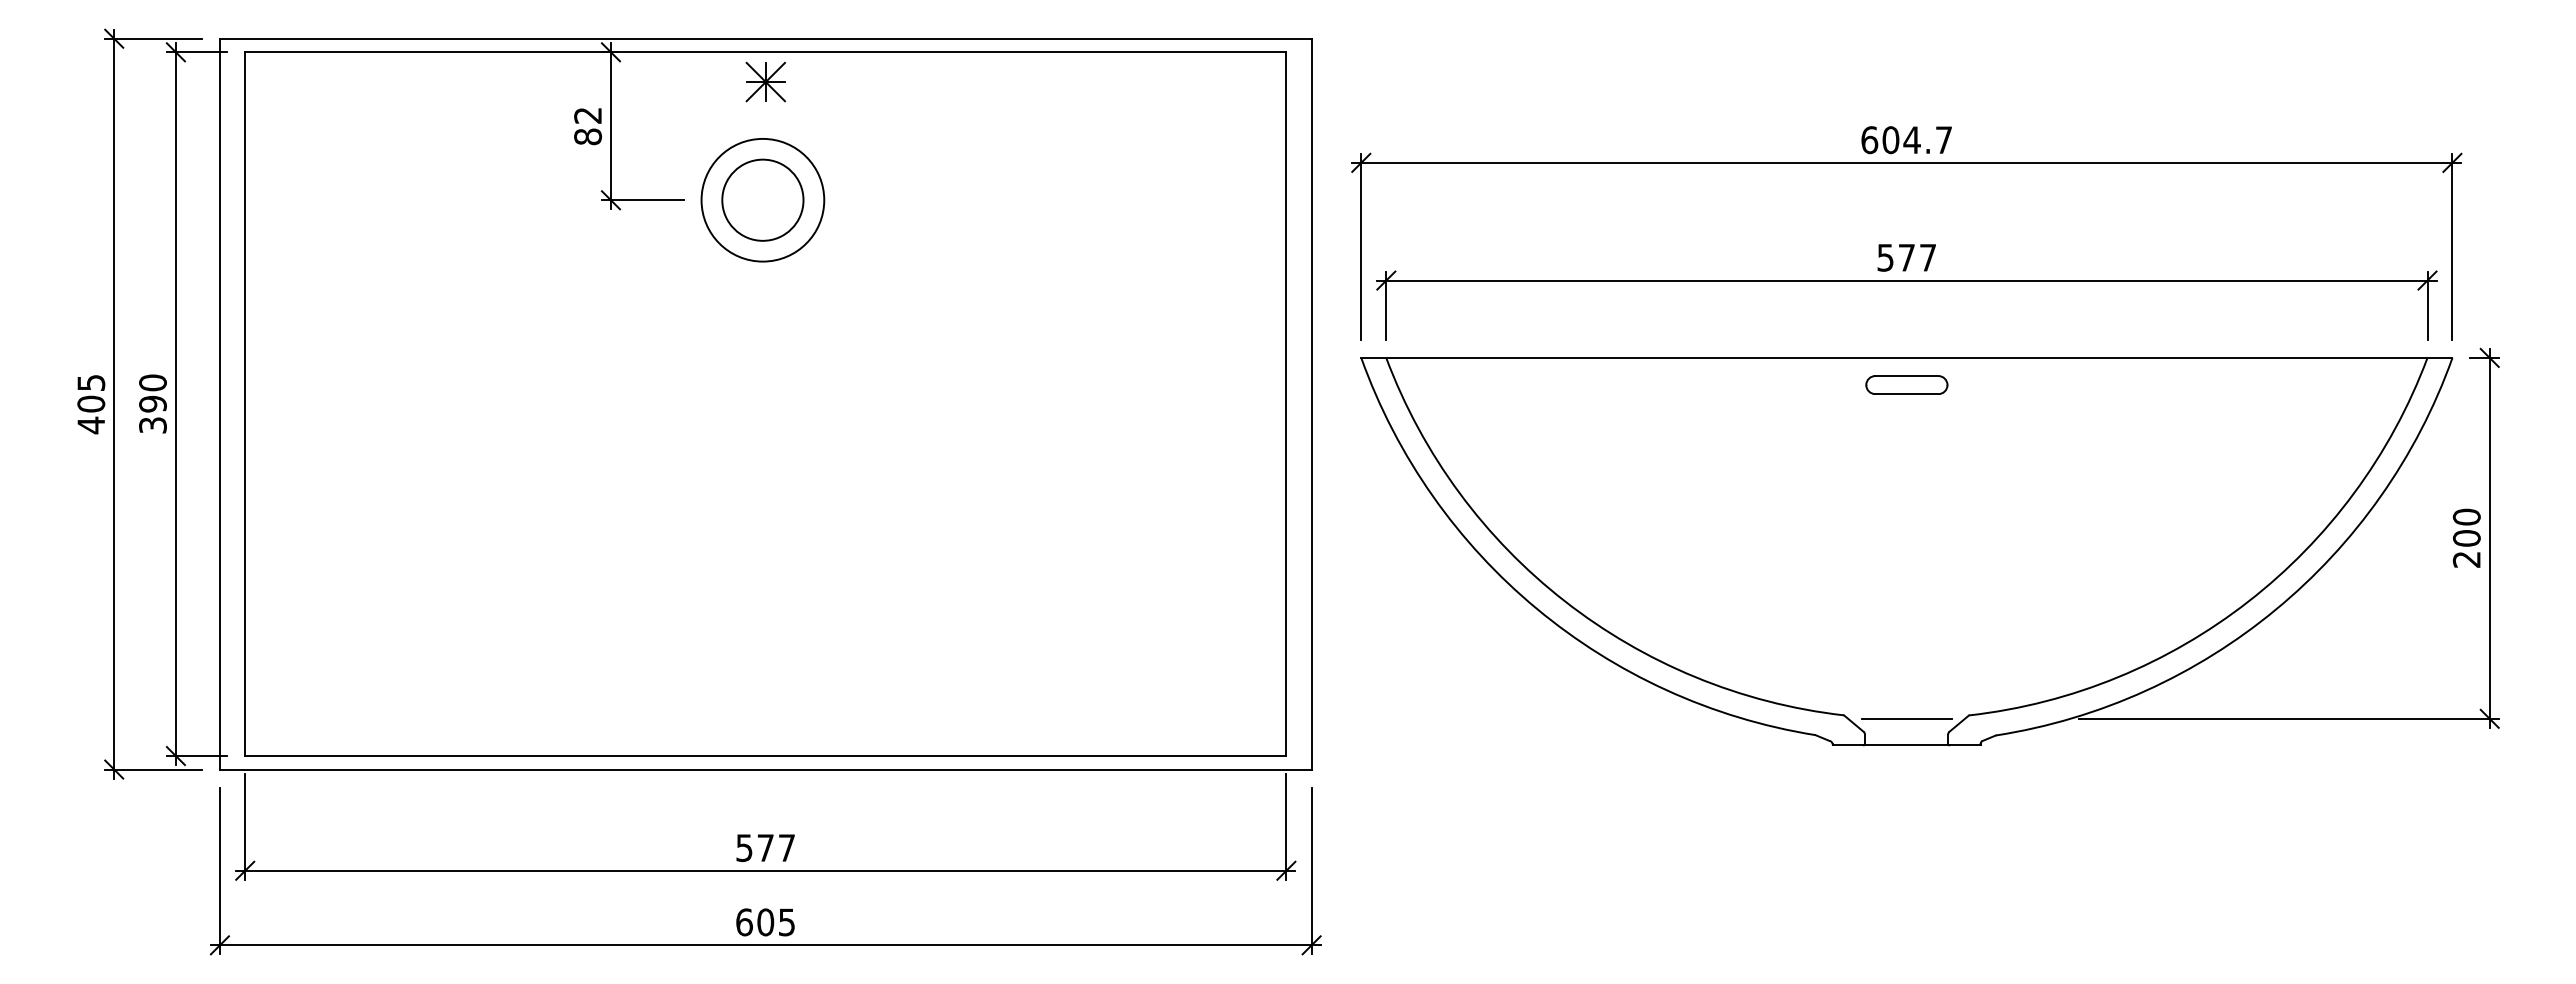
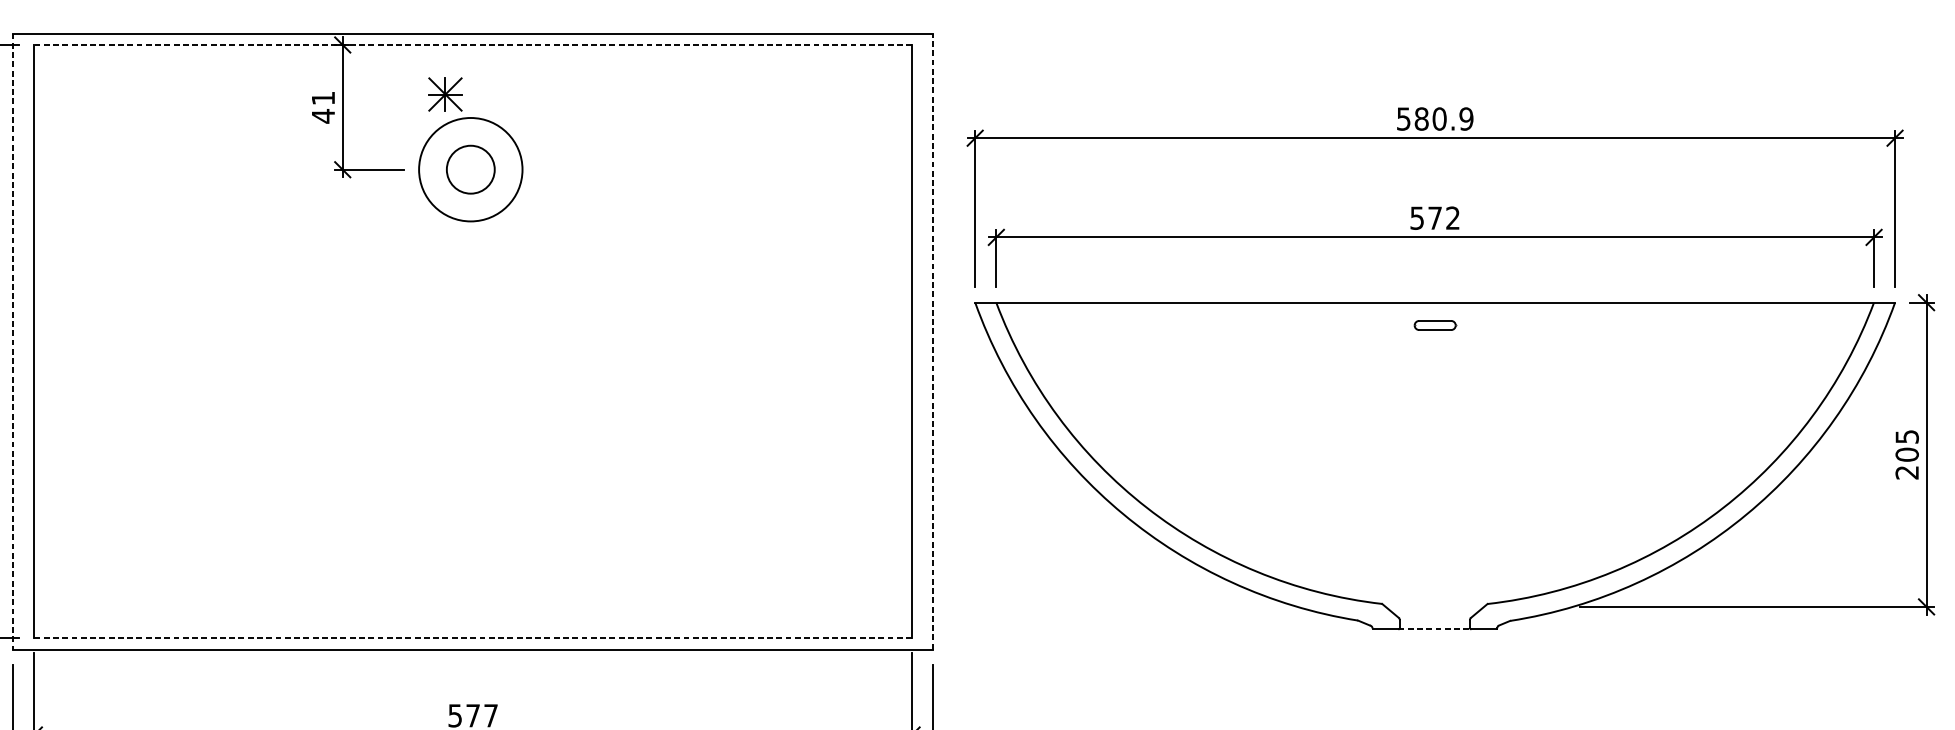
line: (765, 52) -> (472, 45), solid -> dashed
part: (765, 81) -> (445, 94), moved
text: (588, 126) -> (323, 107), 82 -> 41
text: (1906, 140) -> (1434, 119), 604.7 -> 580.9
circle: (762, 199) -> (470, 169), size x0.7
text: (1927, 257) -> (1452, 217), 577 -> 572
part: (1906, 384) -> (1434, 325), size x0.6
line: (1311, 403) -> (933, 341), solid -> dashed
line: (219, 404) -> (12, 341), solid -> dashed
text: (2466, 516) -> (1906, 436), 200 -> 205
line: (1906, 718) -> (1434, 606), removed
line: (1907, 745) -> (1435, 629), solid -> dashed
line: (765, 756) -> (472, 638), solid -> dashed

